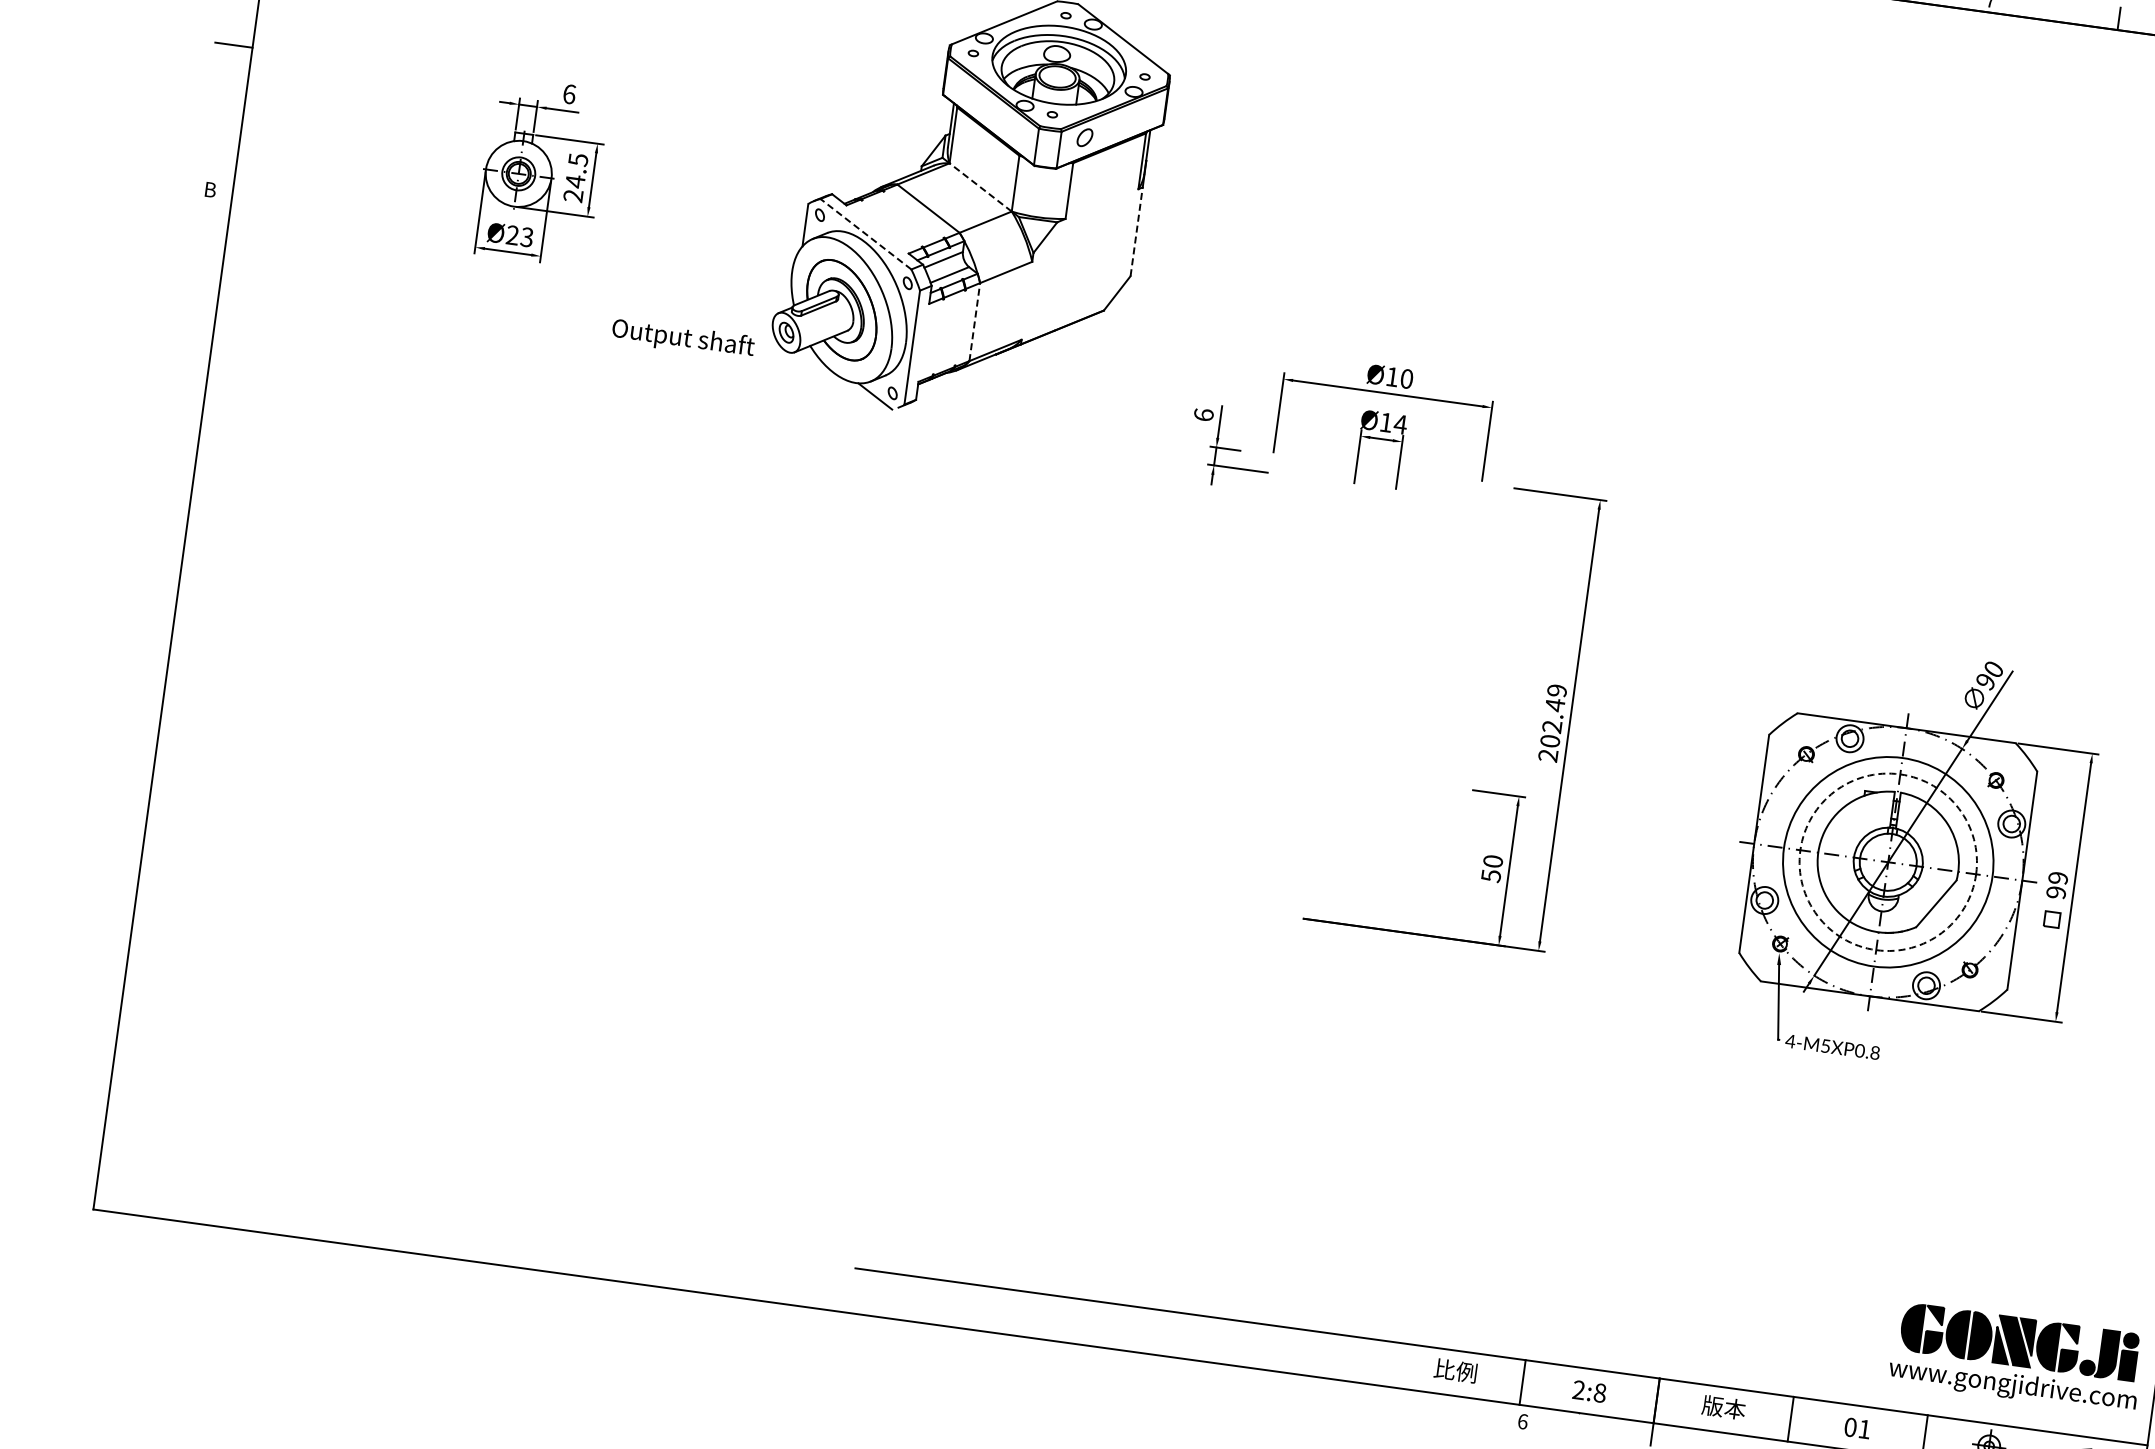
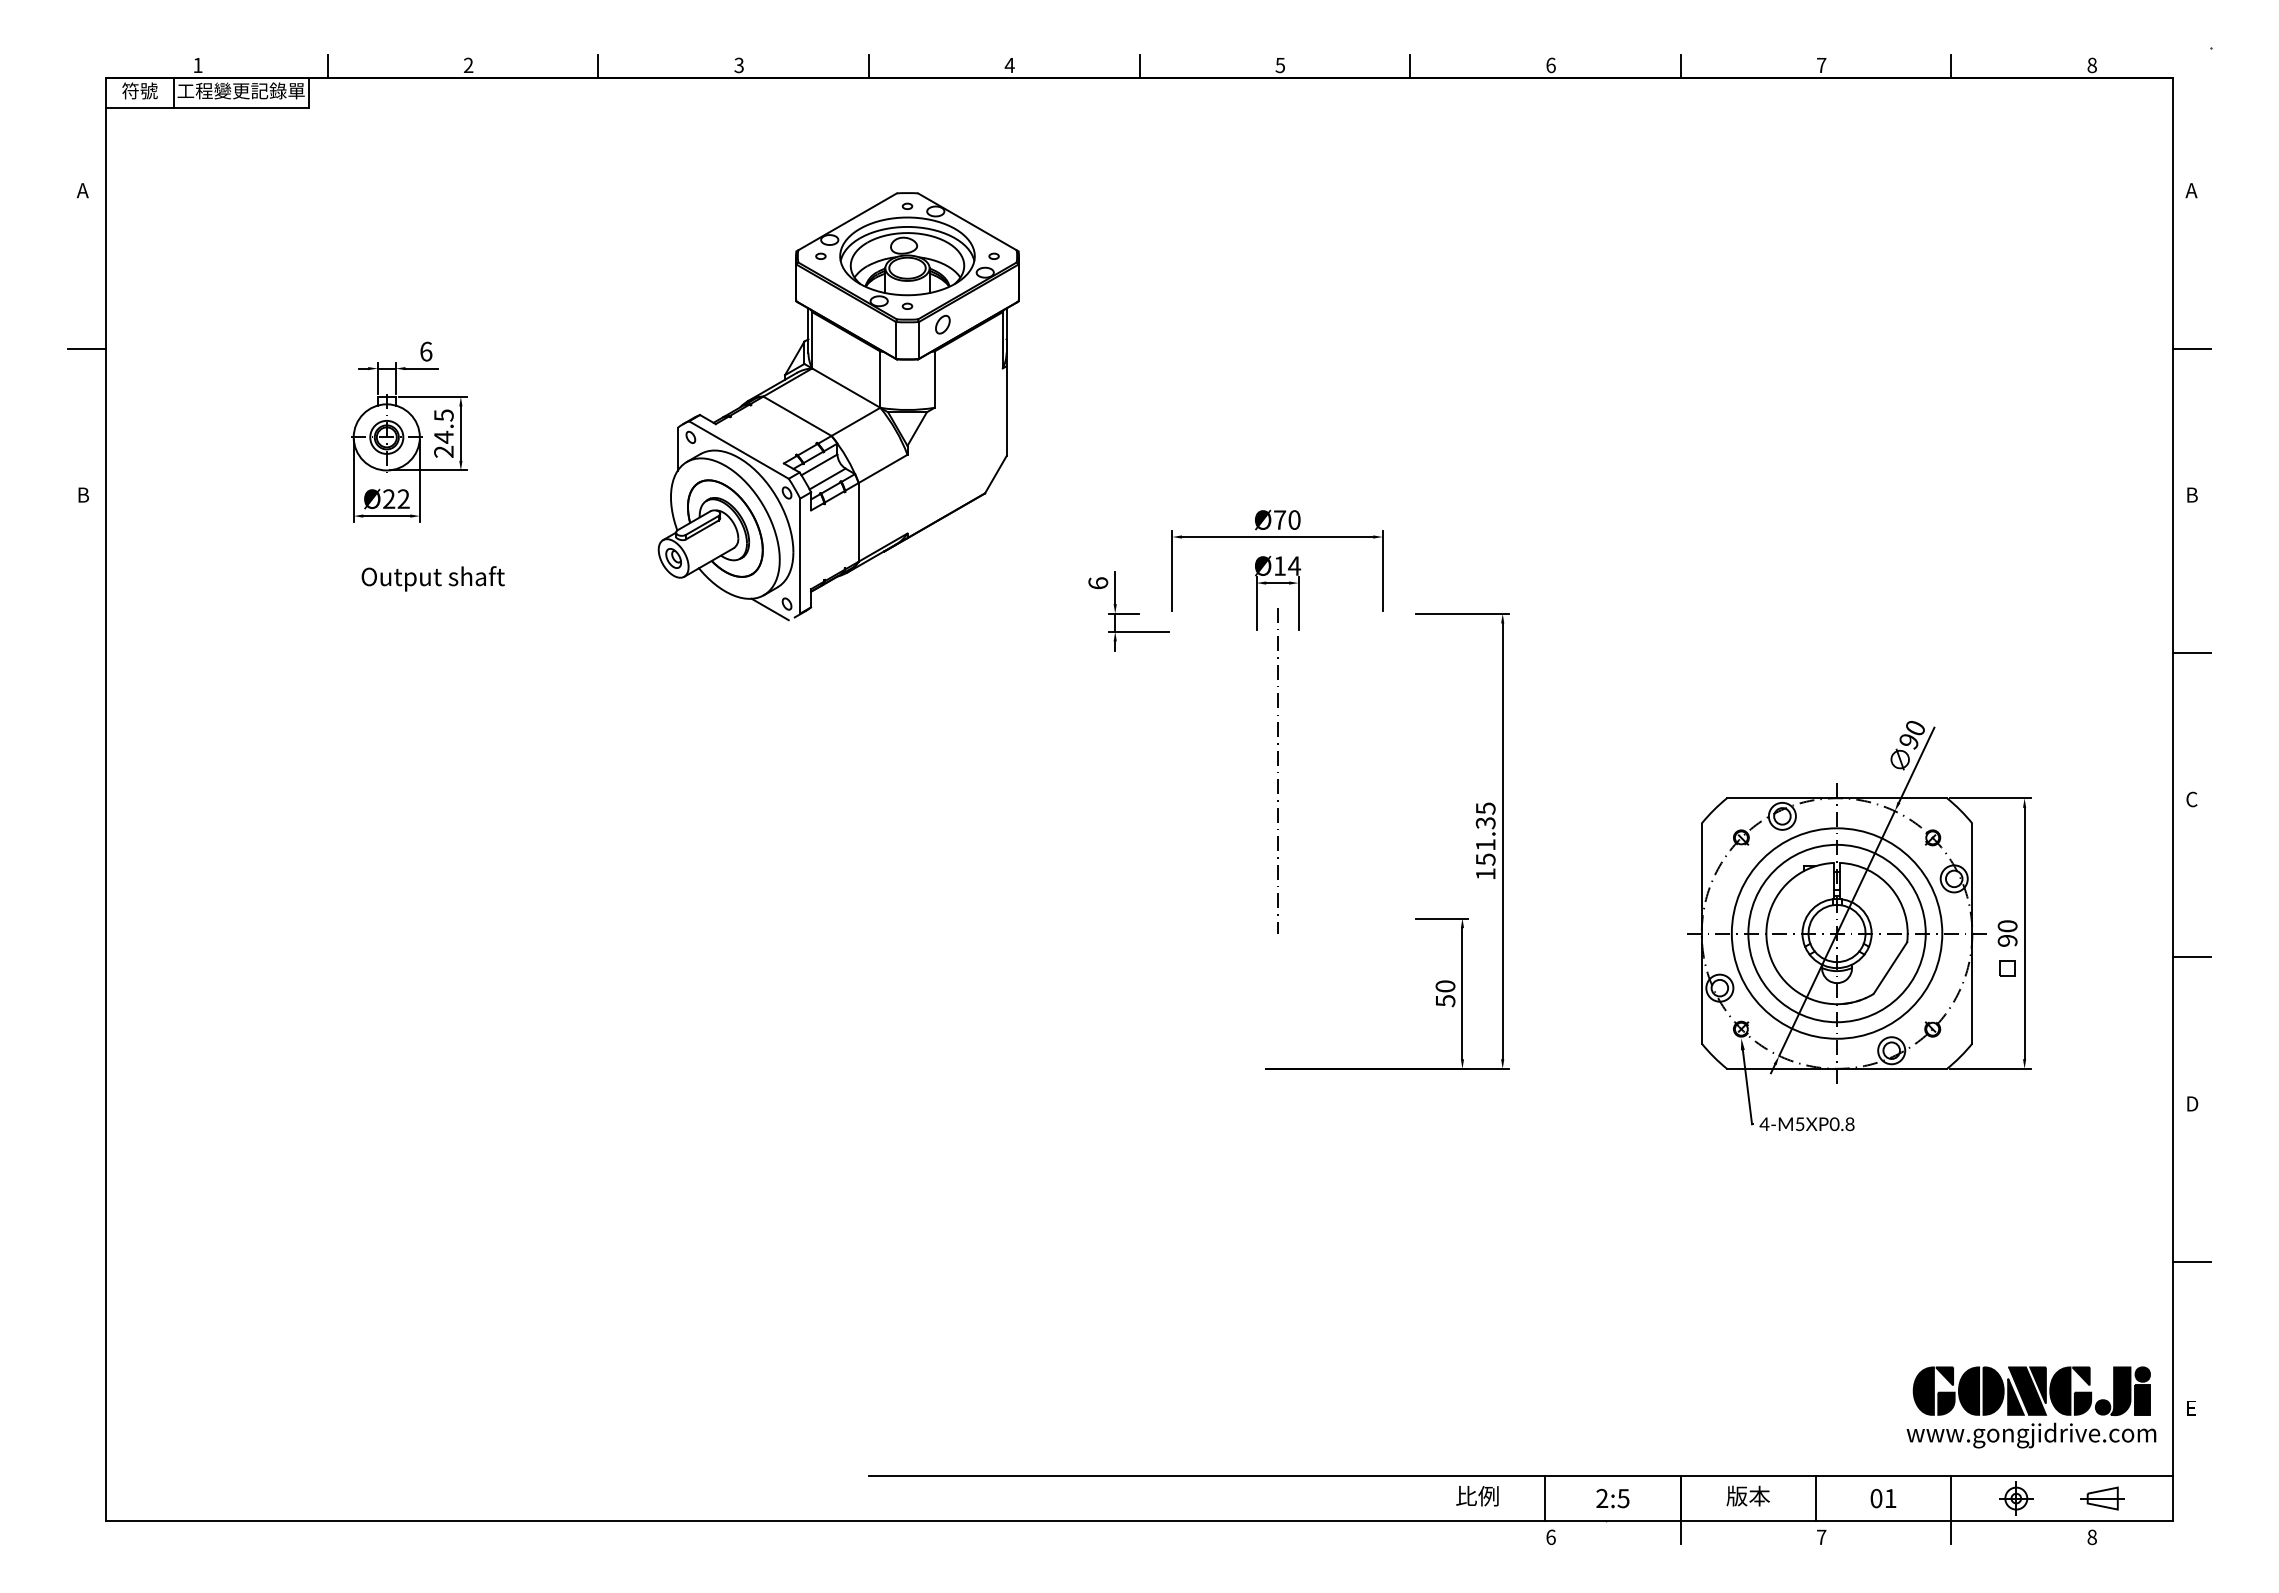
line: (979, 186) -> (845, 387), dashed -> solid
line: (1136, 231) -> (1006, 410), dashed -> solid
line: (865, 233) -> (738, 449), dashed -> solid
text: (526, 237) -> (403, 499), Ø23 -> Ø22
line: (974, 321) -> (858, 521), dashed -> solid
text: (682, 338) -> (432, 578), moved
text: (1393, 376) -> (1280, 519), Ø10 -> Ø70
line: (1355, 626) -> (1277, 772), added
text: (1552, 723) -> (1485, 841), 202.49 -> 151.35
circle: (1887, 862) -> (1836, 933), dashed -> solid
text: (2058, 878) -> (2007, 926), 99 -> 90
text: (1600, 1393) -> (1623, 1498), 2:8 -> 2:5

